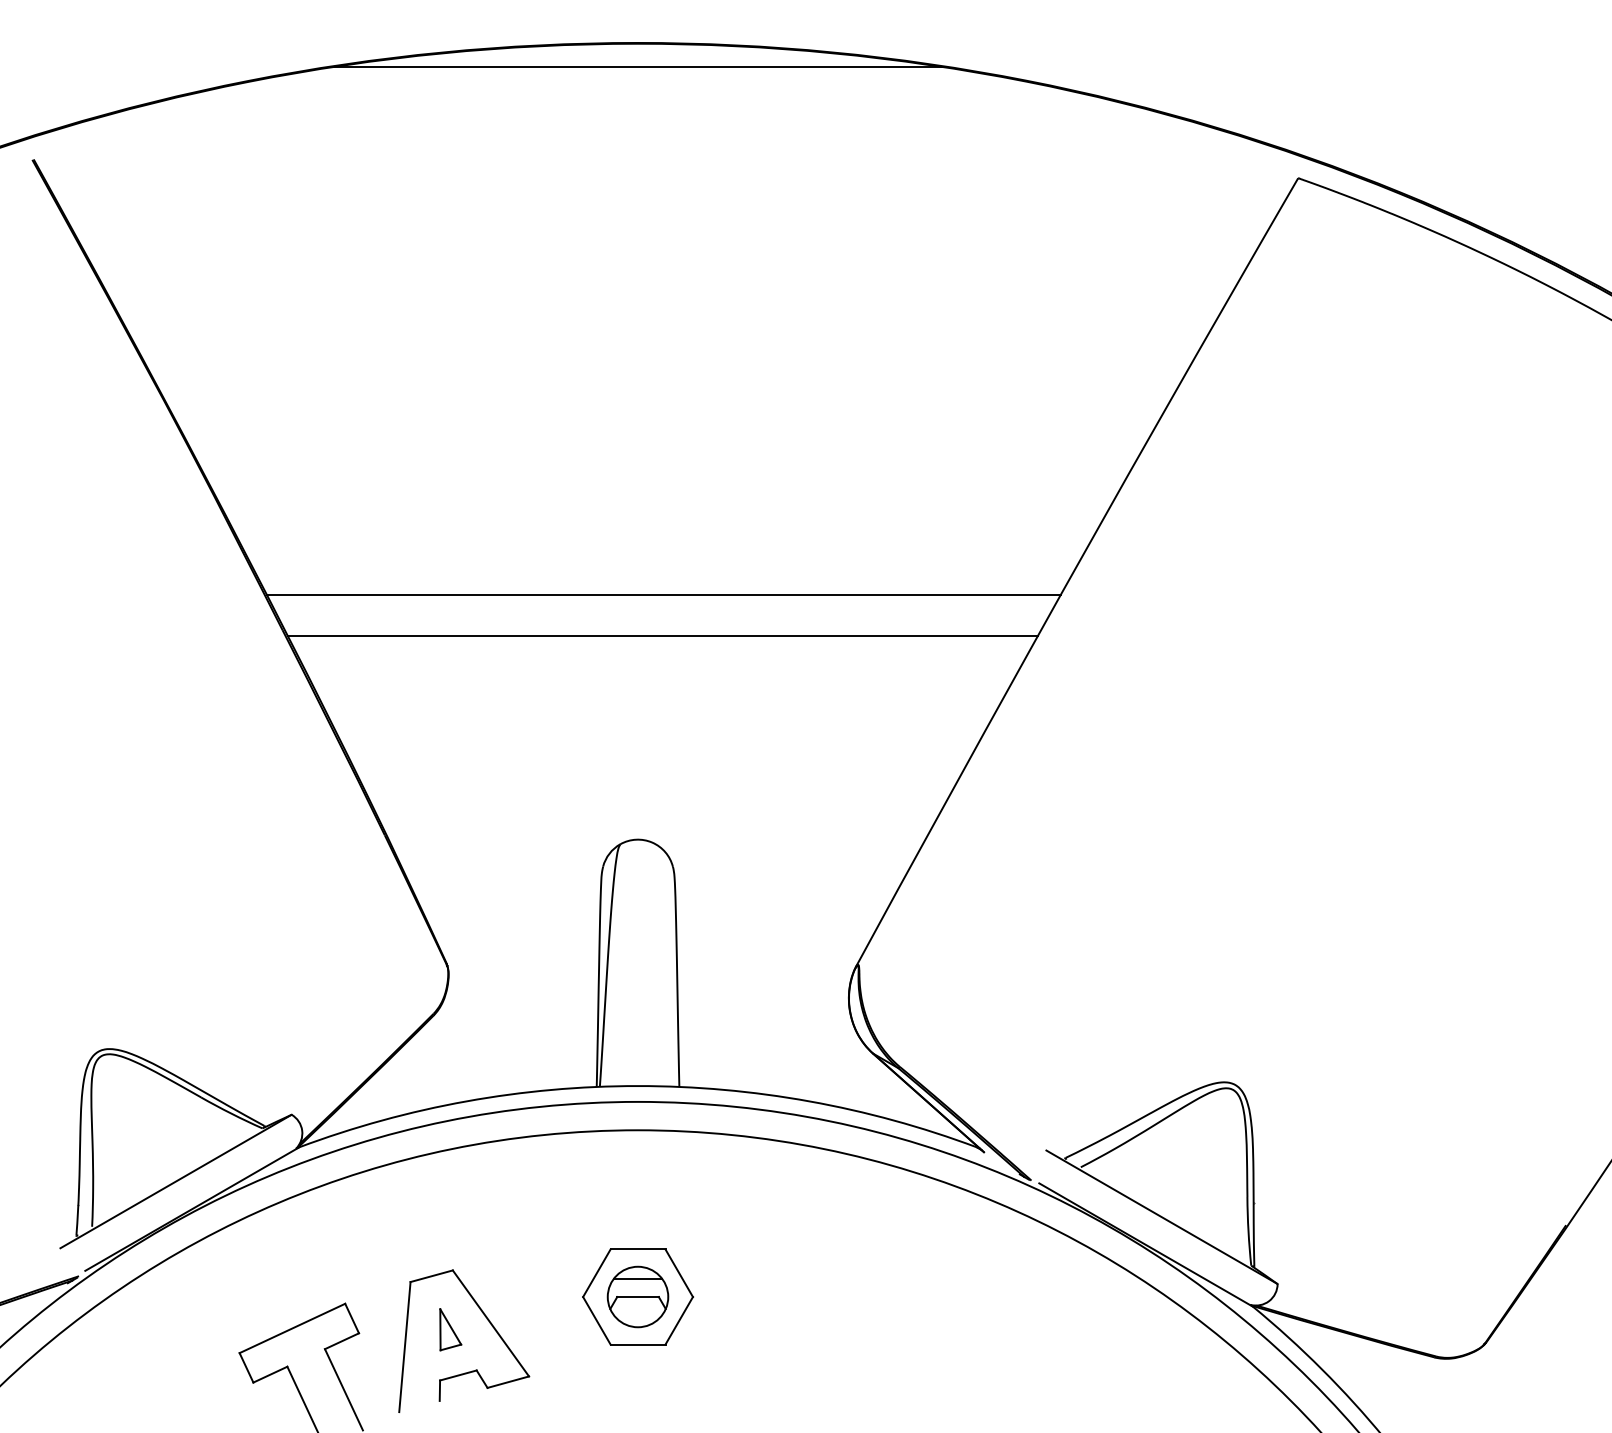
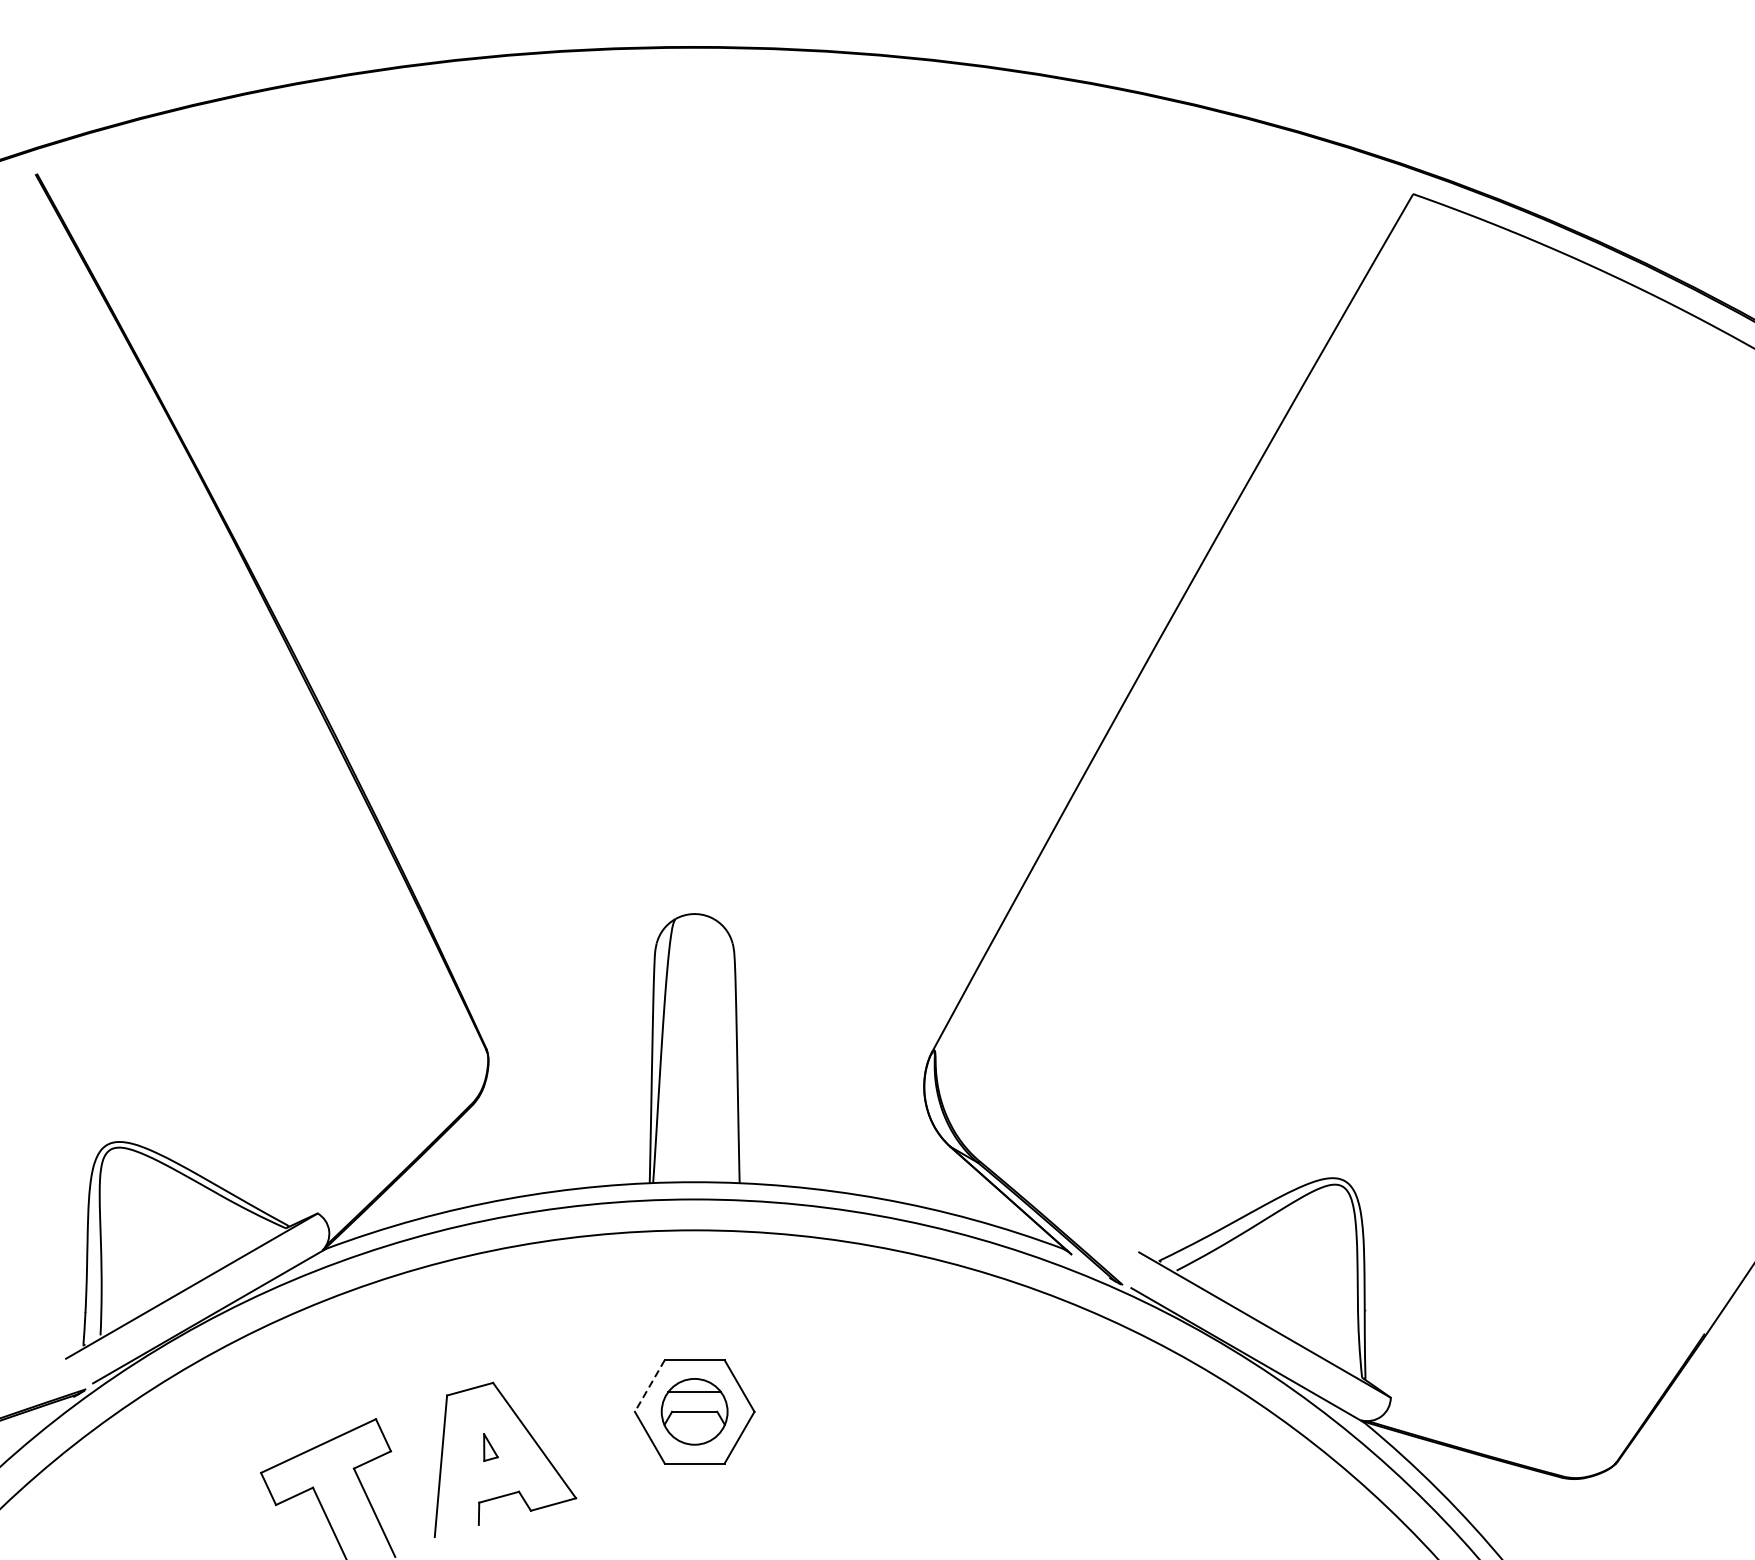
line: (637, 67) -> (694, 73), removed
line: (663, 594) -> (722, 647), removed
line: (662, 636) -> (721, 692), removed
line: (596, 1273) -> (649, 1386), solid -> dashed
part: (450, 1329) -> (490, 1447), size x0.6

